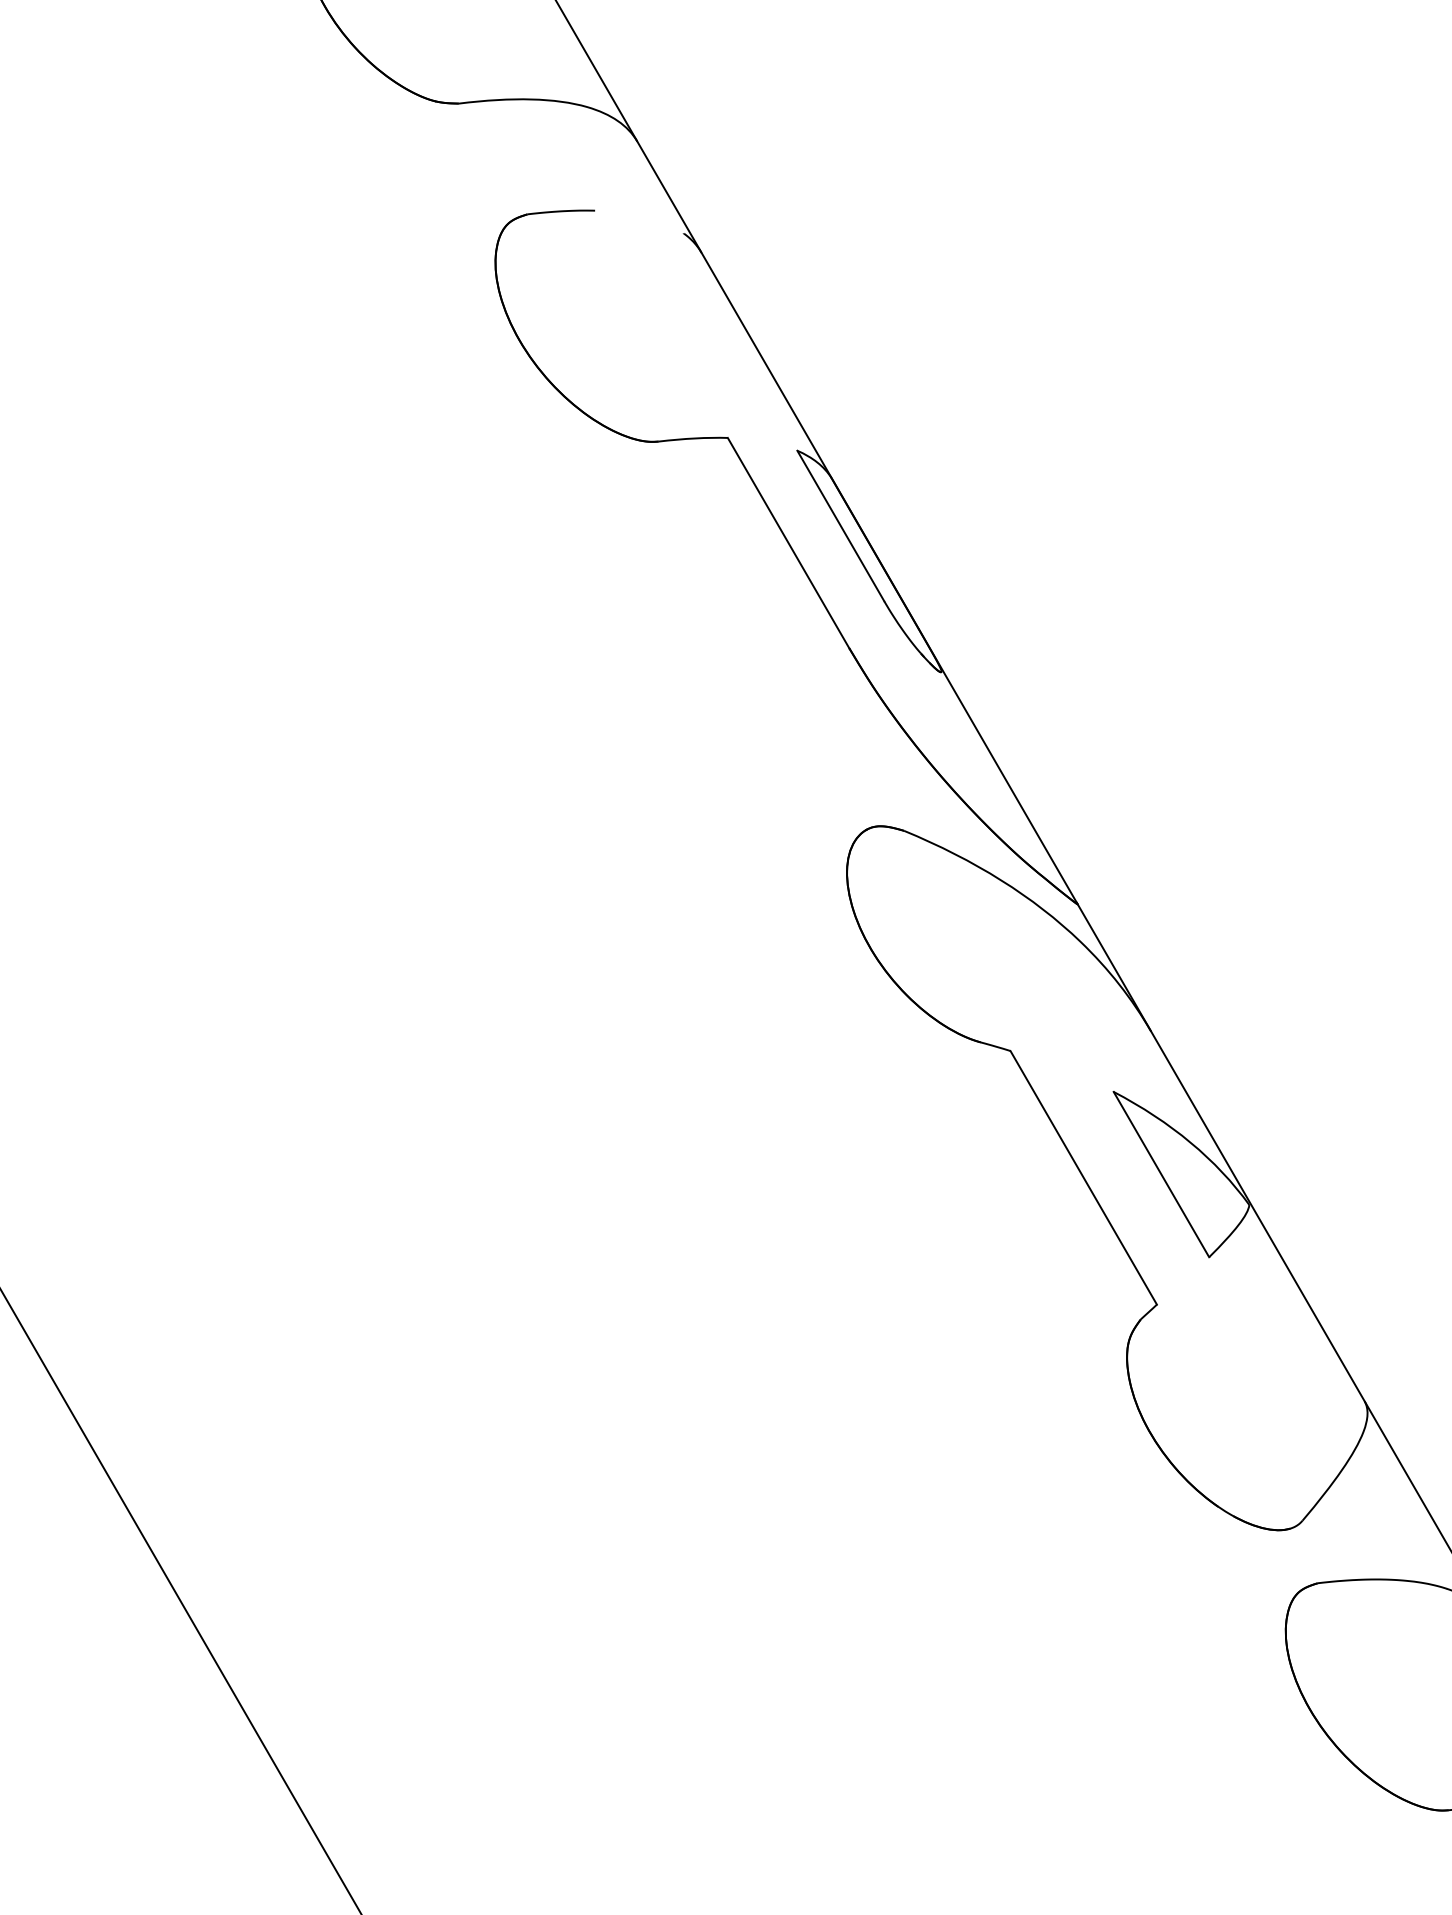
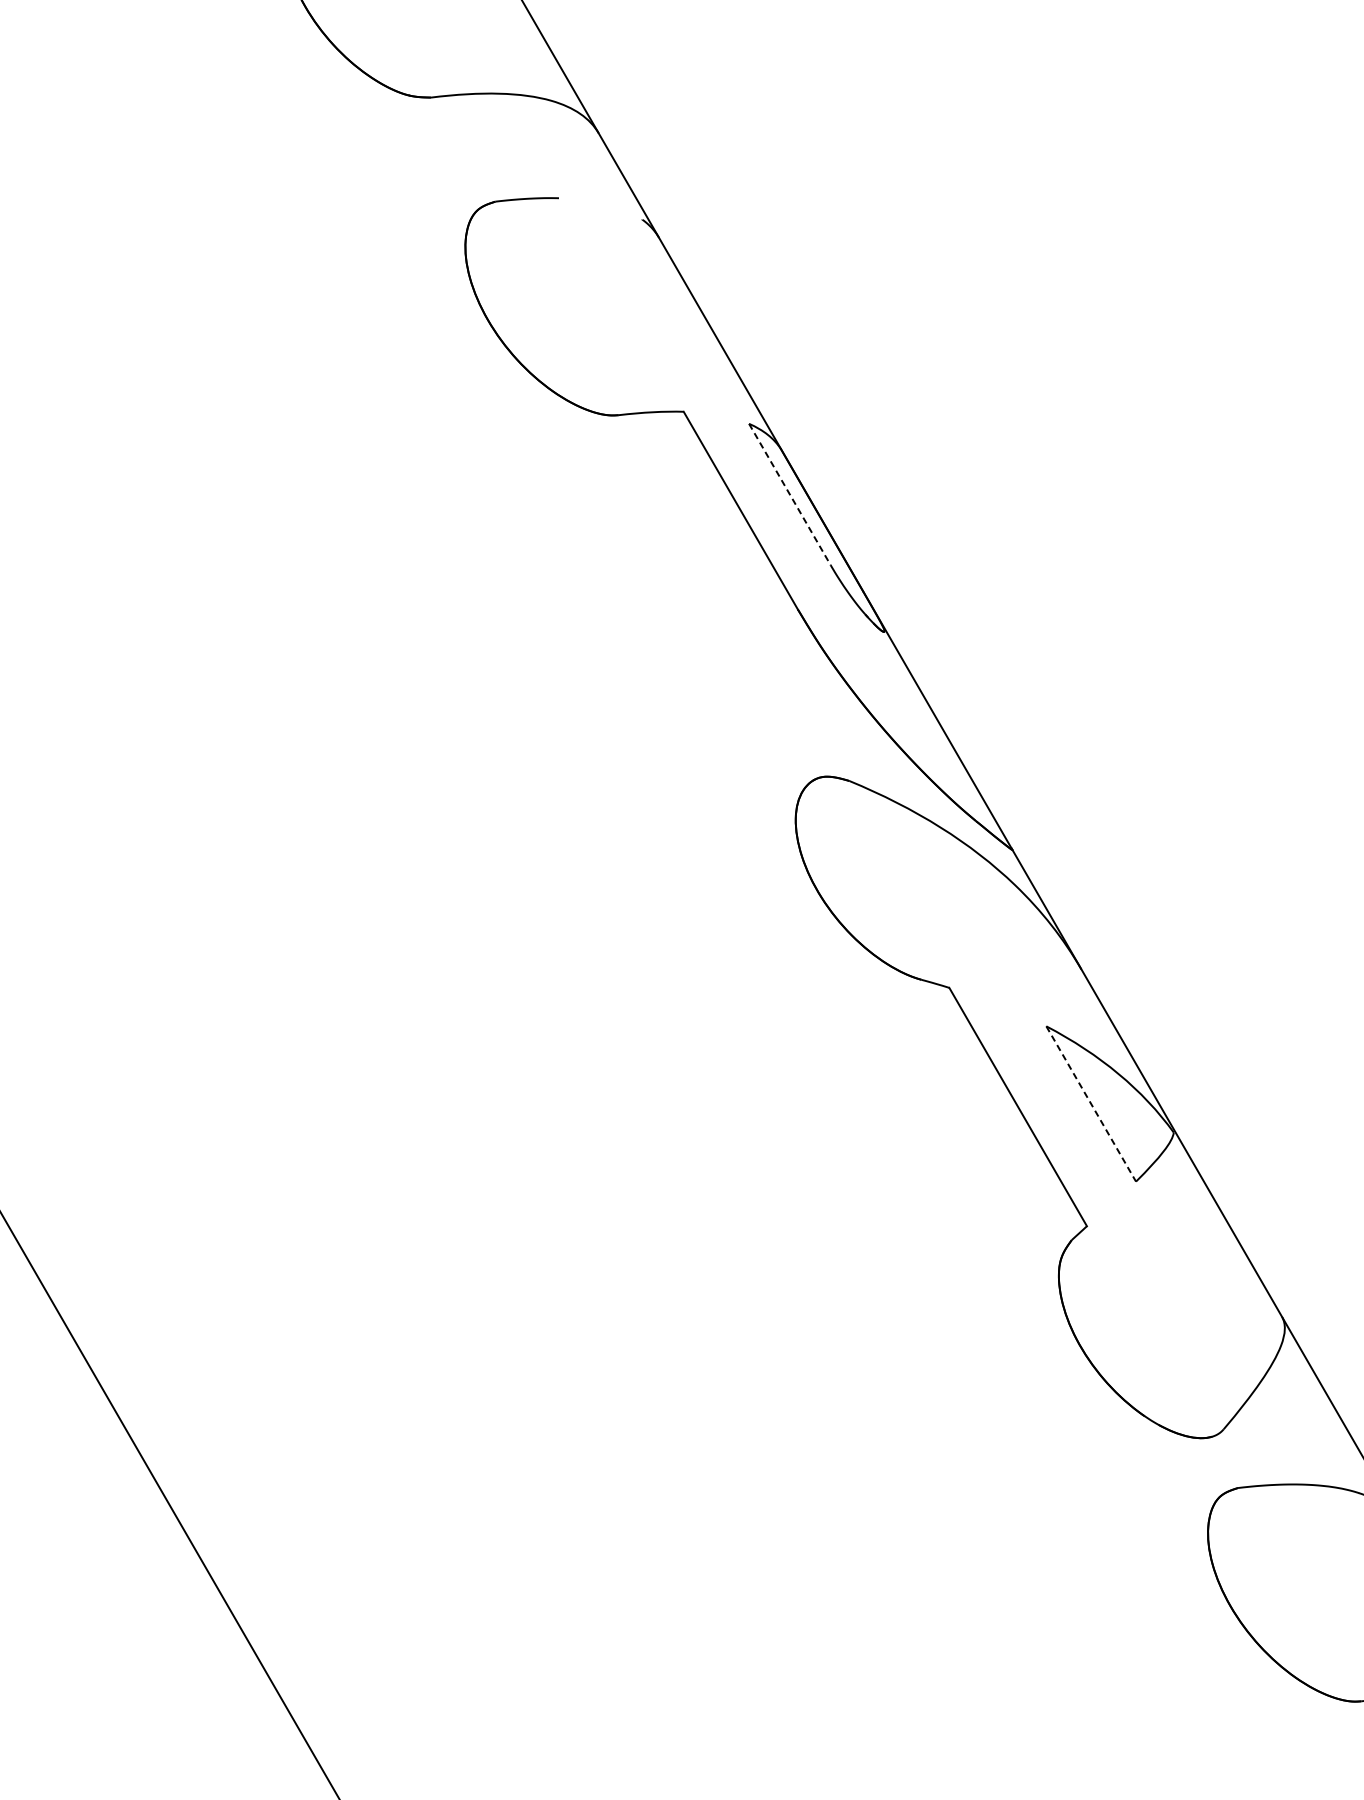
line: (840, 525) -> (789, 494), solid -> dashed
line: (1161, 1175) -> (1091, 1104), solid -> dashed

